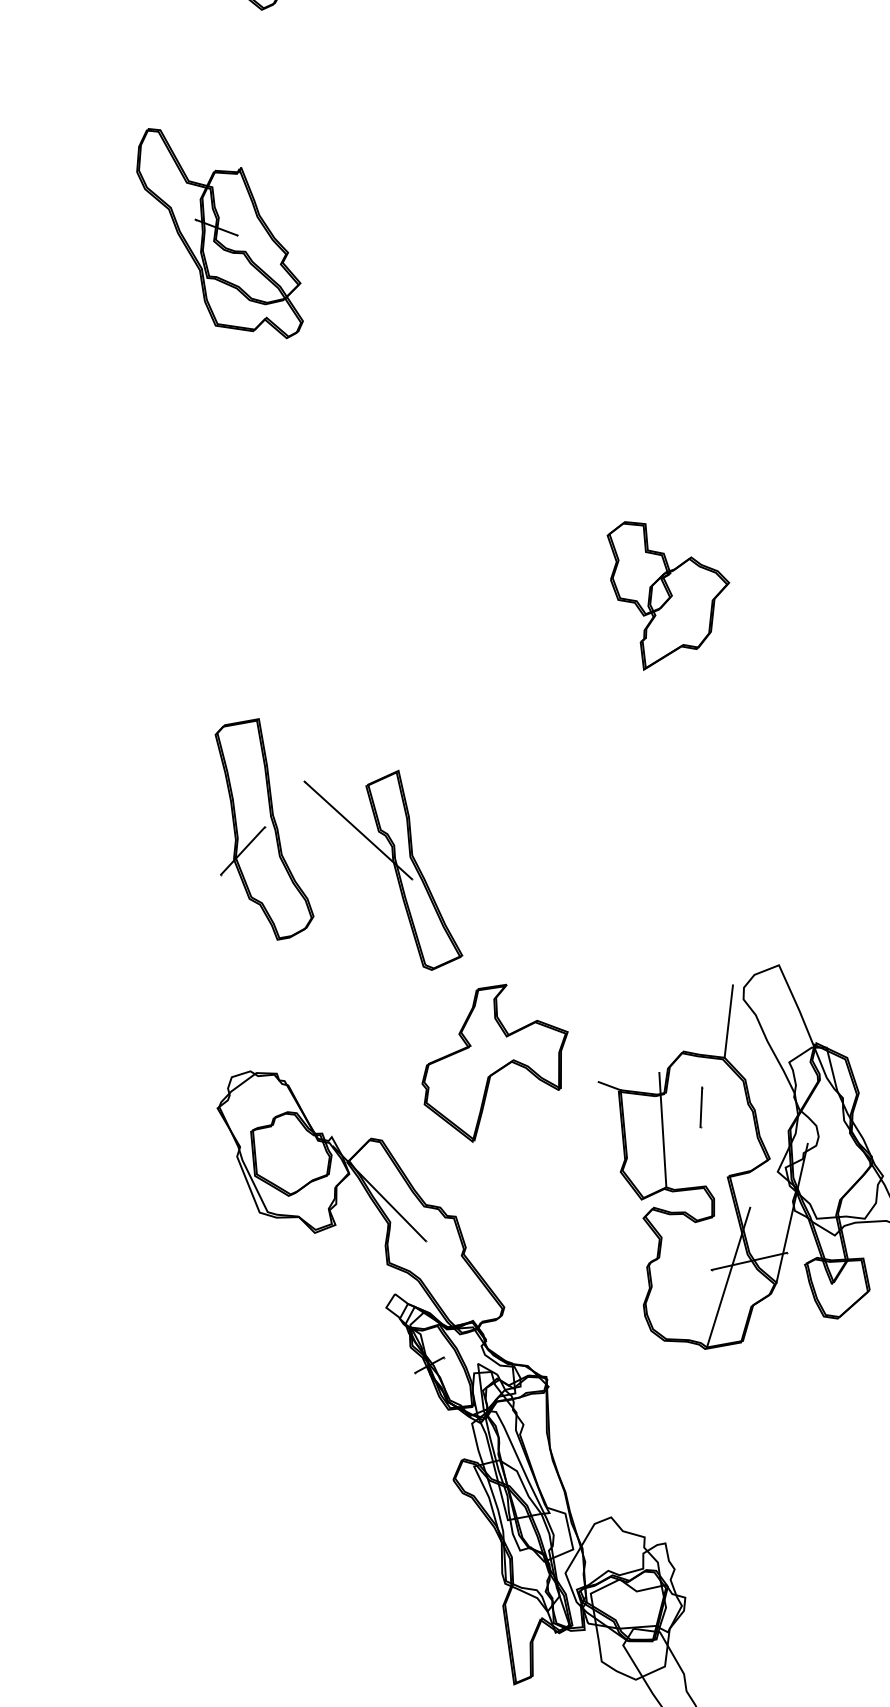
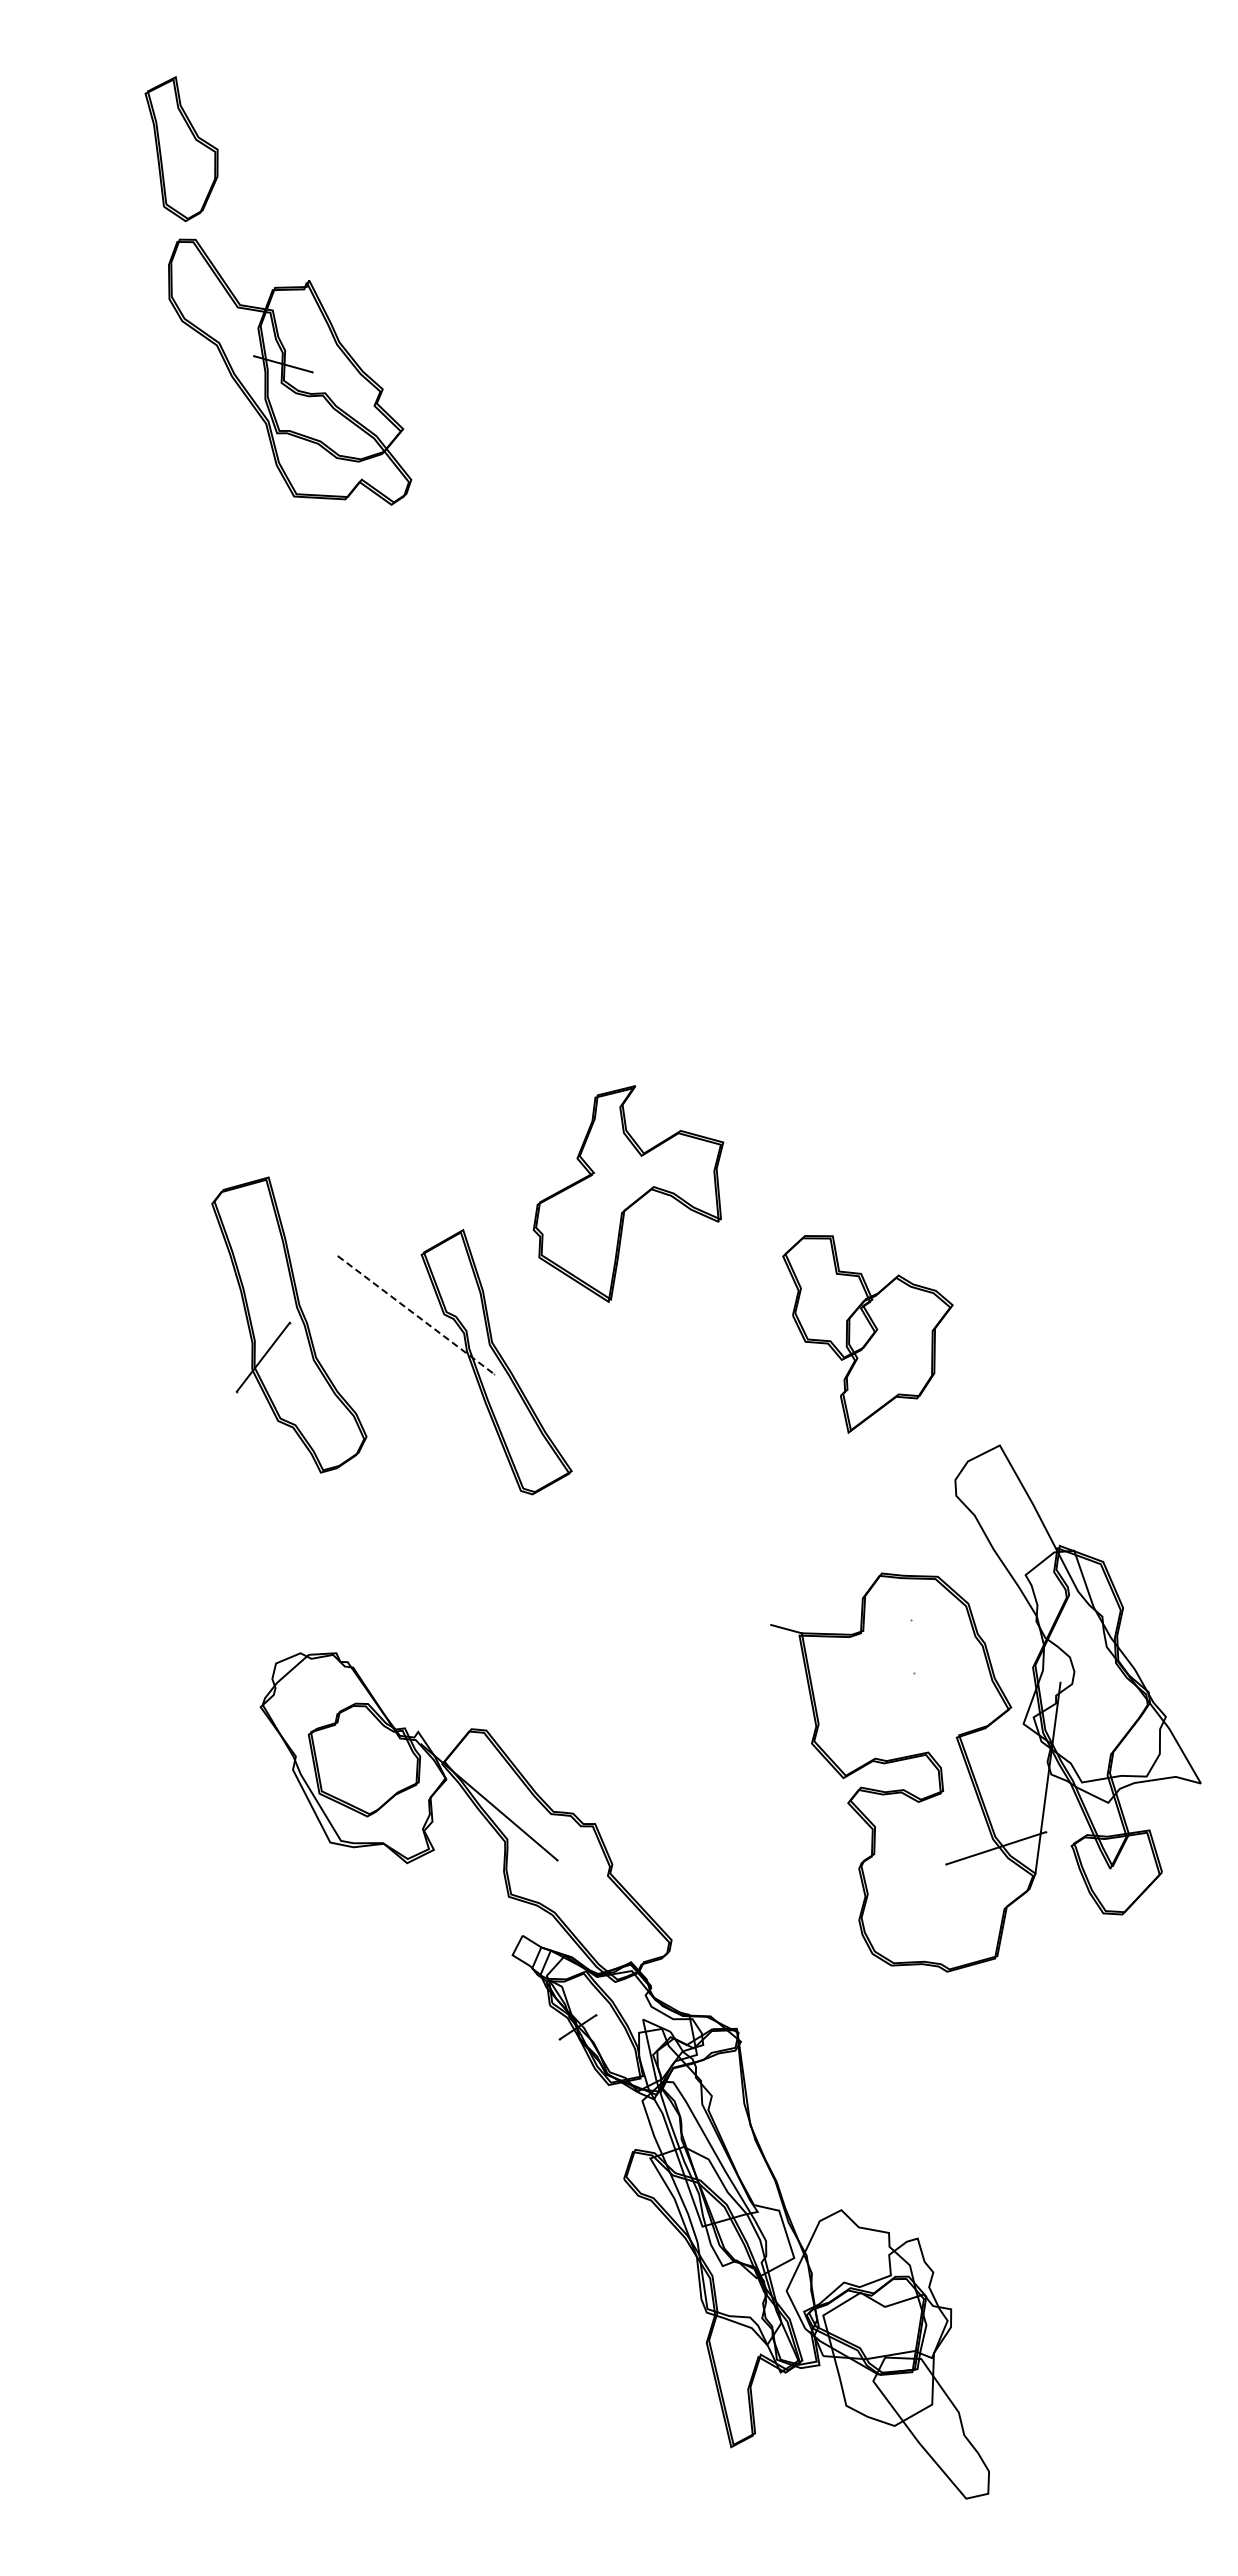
part: (221, 233) -> (290, 371), moved
part: (664, 598) -> (867, 1334), moved
line: (358, 830) -> (416, 1315), solid -> dashed
line: (728, 1021) -> (938, 1527), removed
part: (494, 1064) -> (628, 1194), moved
line: (701, 1107) -> (912, 1646), removed
line: (662, 1129) -> (863, 1681), removed
line: (728, 1277) -> (969, 1872), removed

